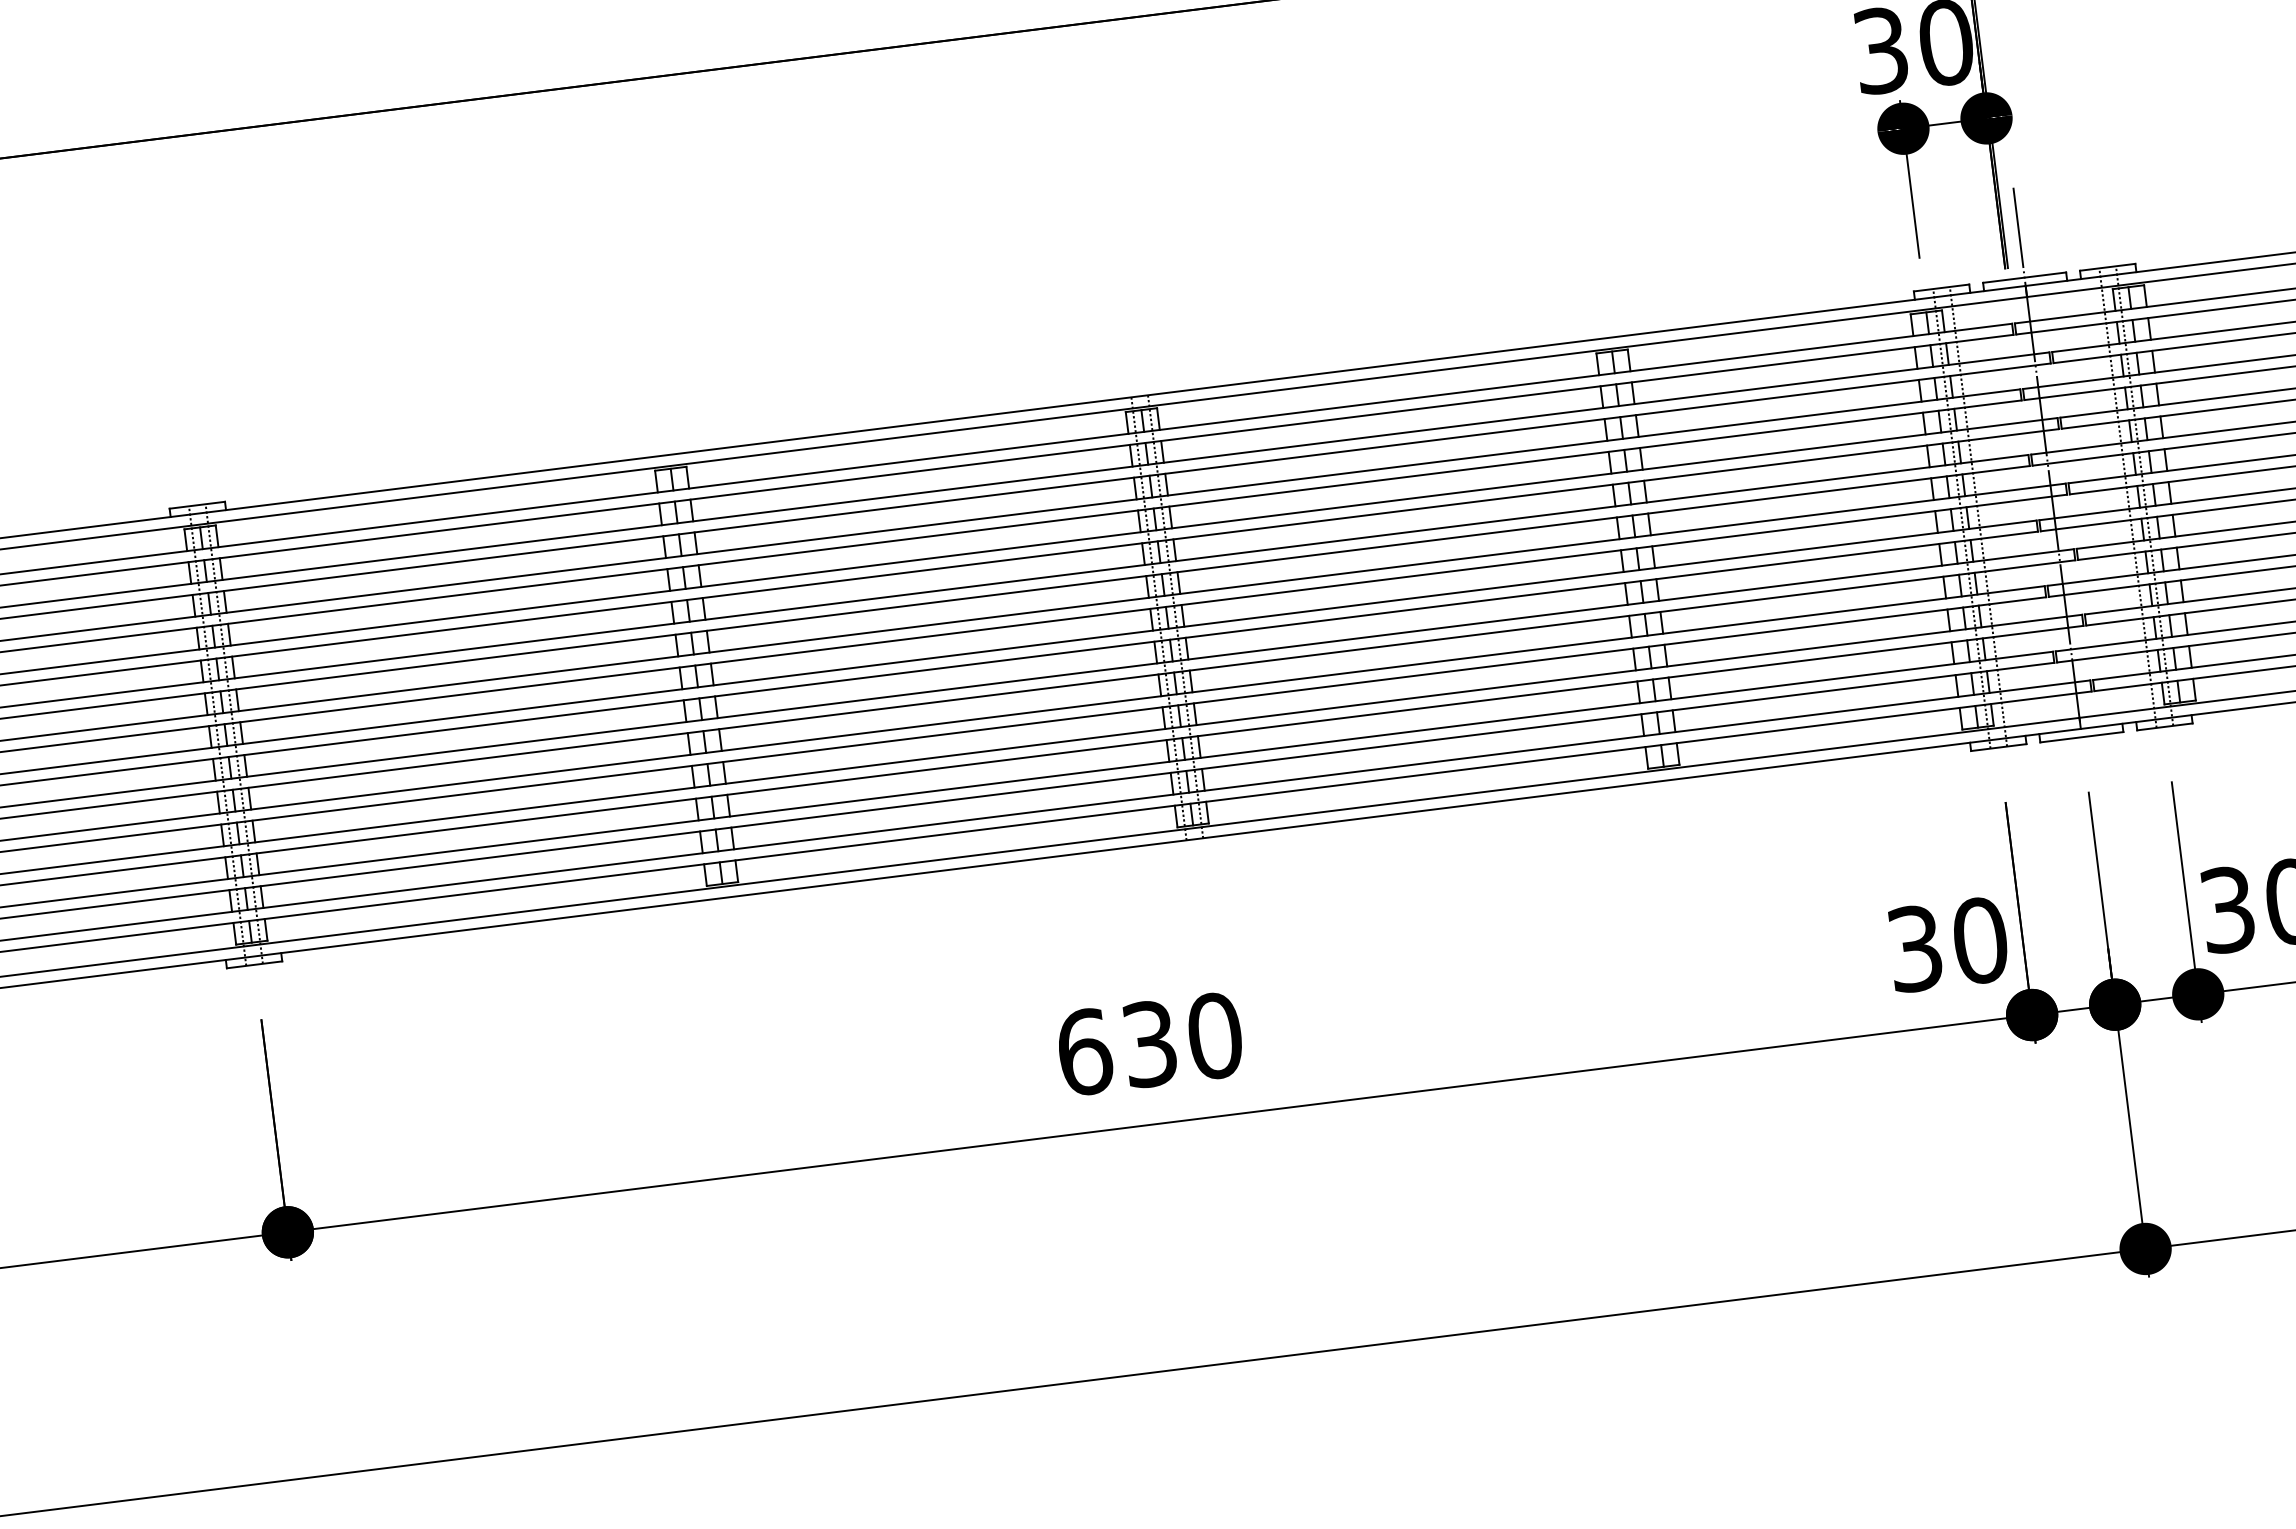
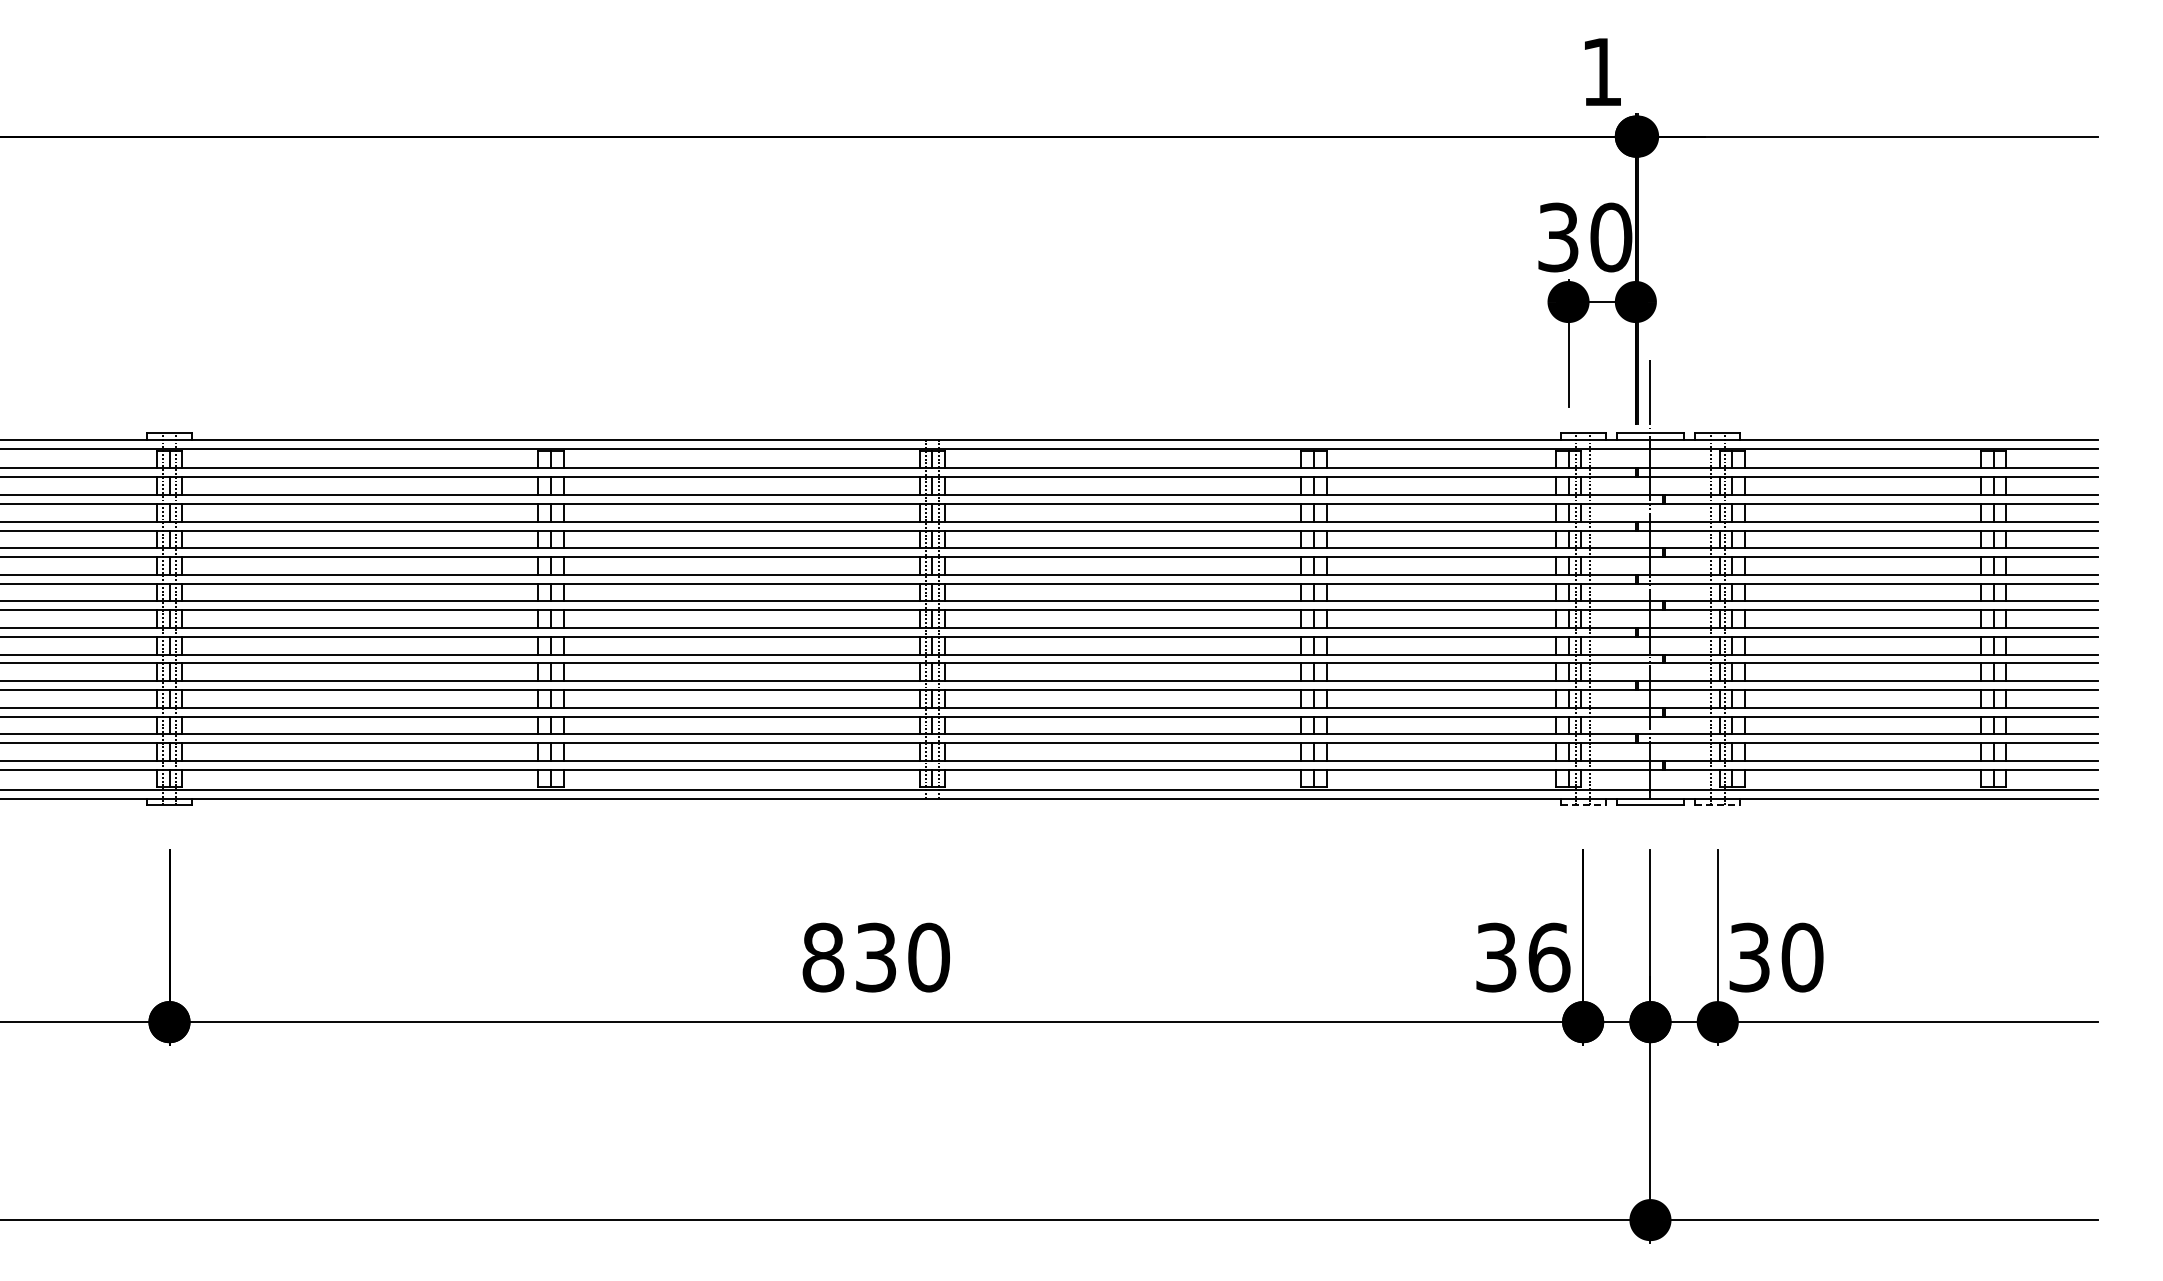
line: (2165, 726) -> (1718, 805), solid -> dashed
line: (1999, 747) -> (1583, 805), solid -> dashed
text: (1980, 940) -> (1549, 957), 30 -> 36
text: (1084, 1052) -> (823, 957), 630 -> 830

